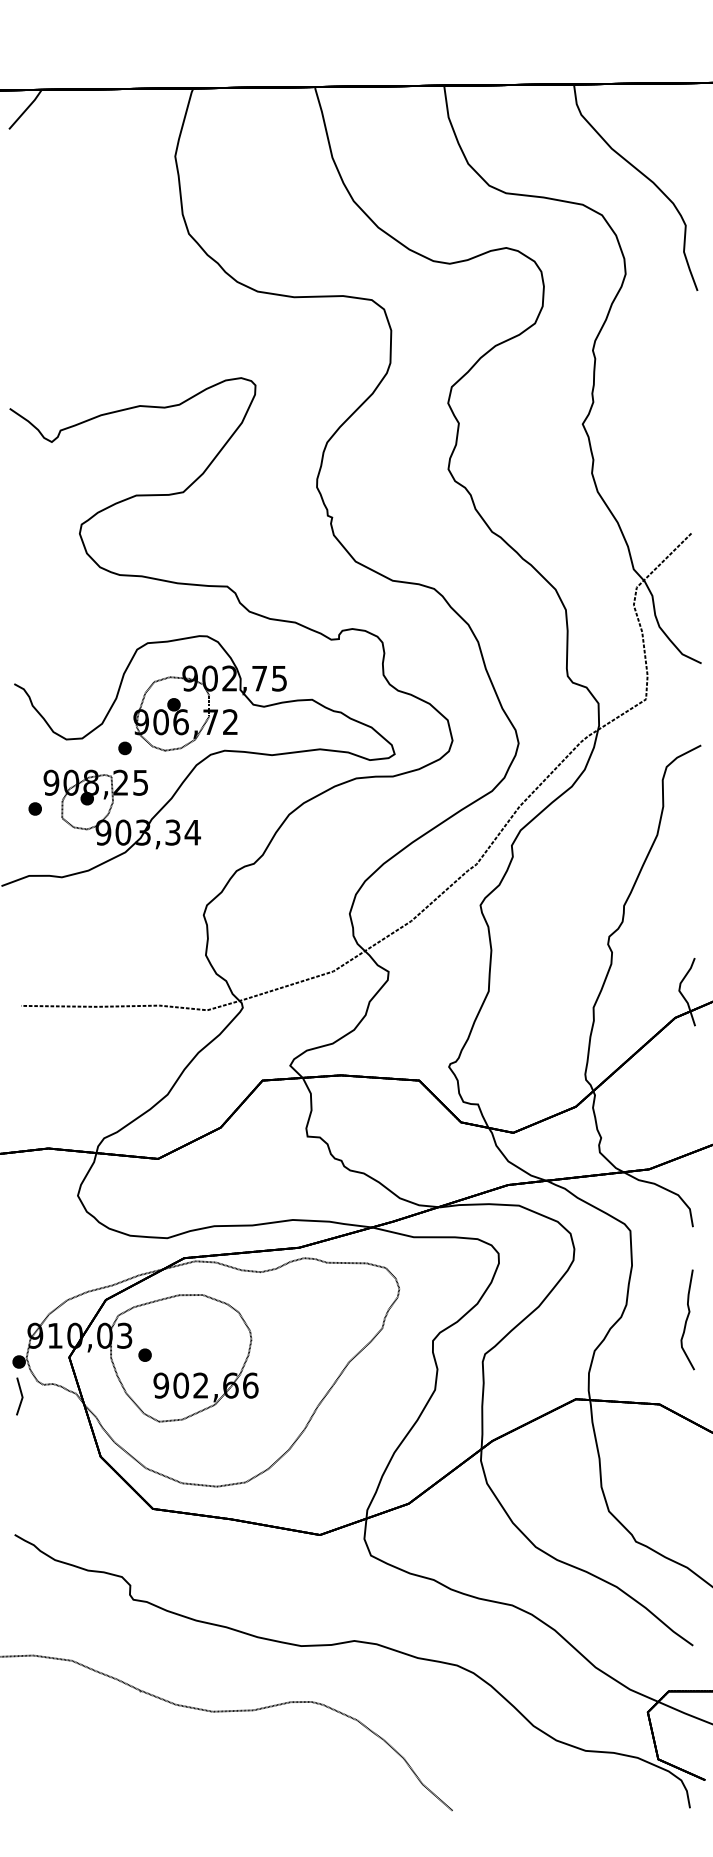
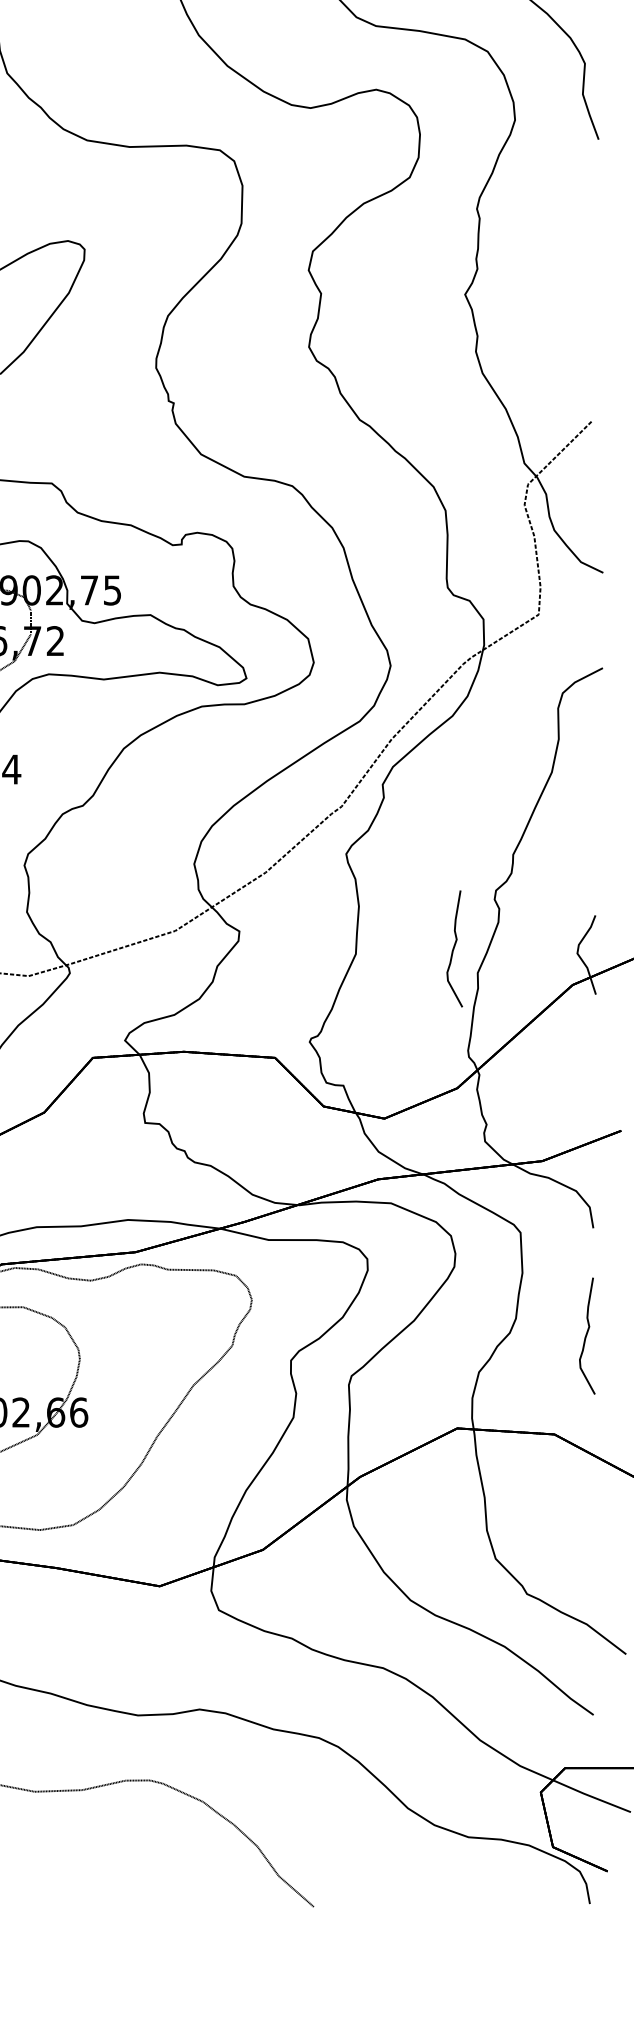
curve: (573, 986) -> (454, 948), added

